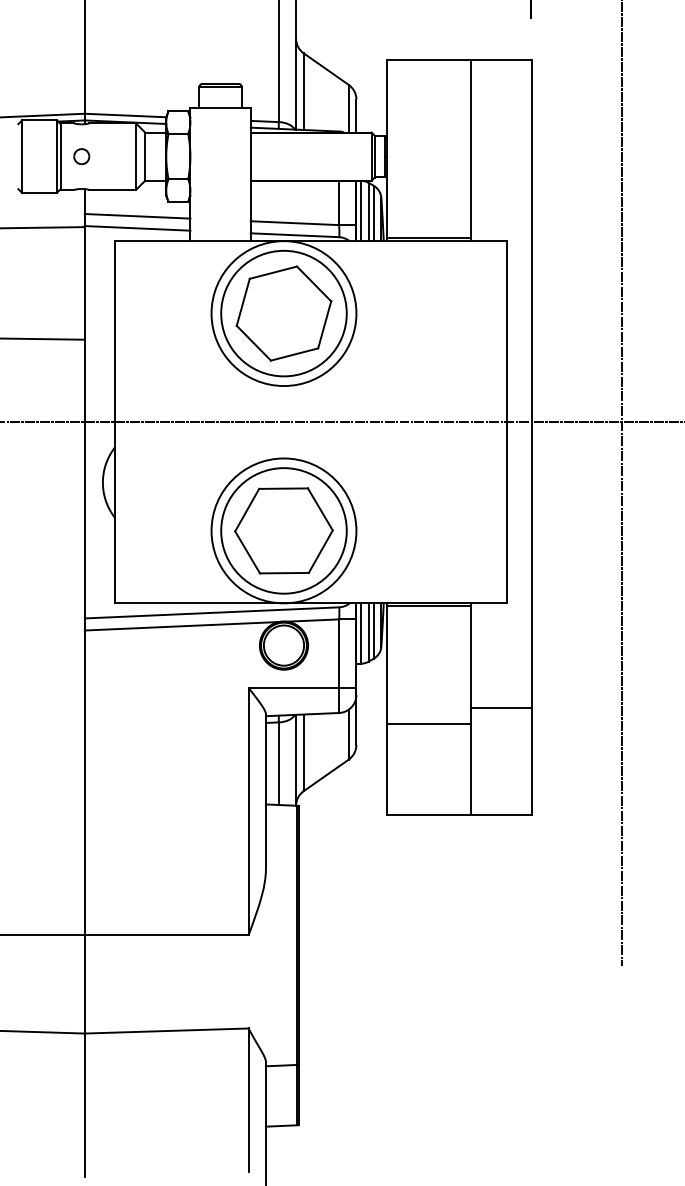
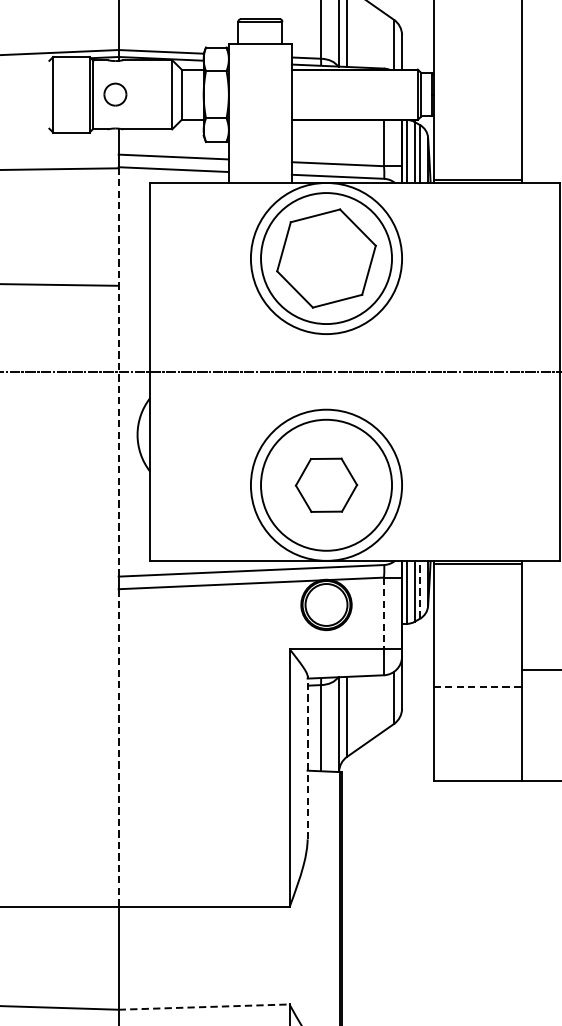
part: (81, 156) -> (115, 94), size x1.4
line: (84, 421) -> (118, 371), solid -> dashed
part: (283, 530) -> (326, 484), size x0.6
line: (373, 631) -> (419, 590), solid -> dashed
line: (339, 654) -> (384, 614), solid -> dashed
line: (429, 724) -> (478, 687), solid -> dashed
line: (84, 783) -> (118, 748), solid -> dashed
line: (265, 791) -> (307, 757), solid -> dashed
line: (166, 1031) -> (203, 1007), solid -> dashed

